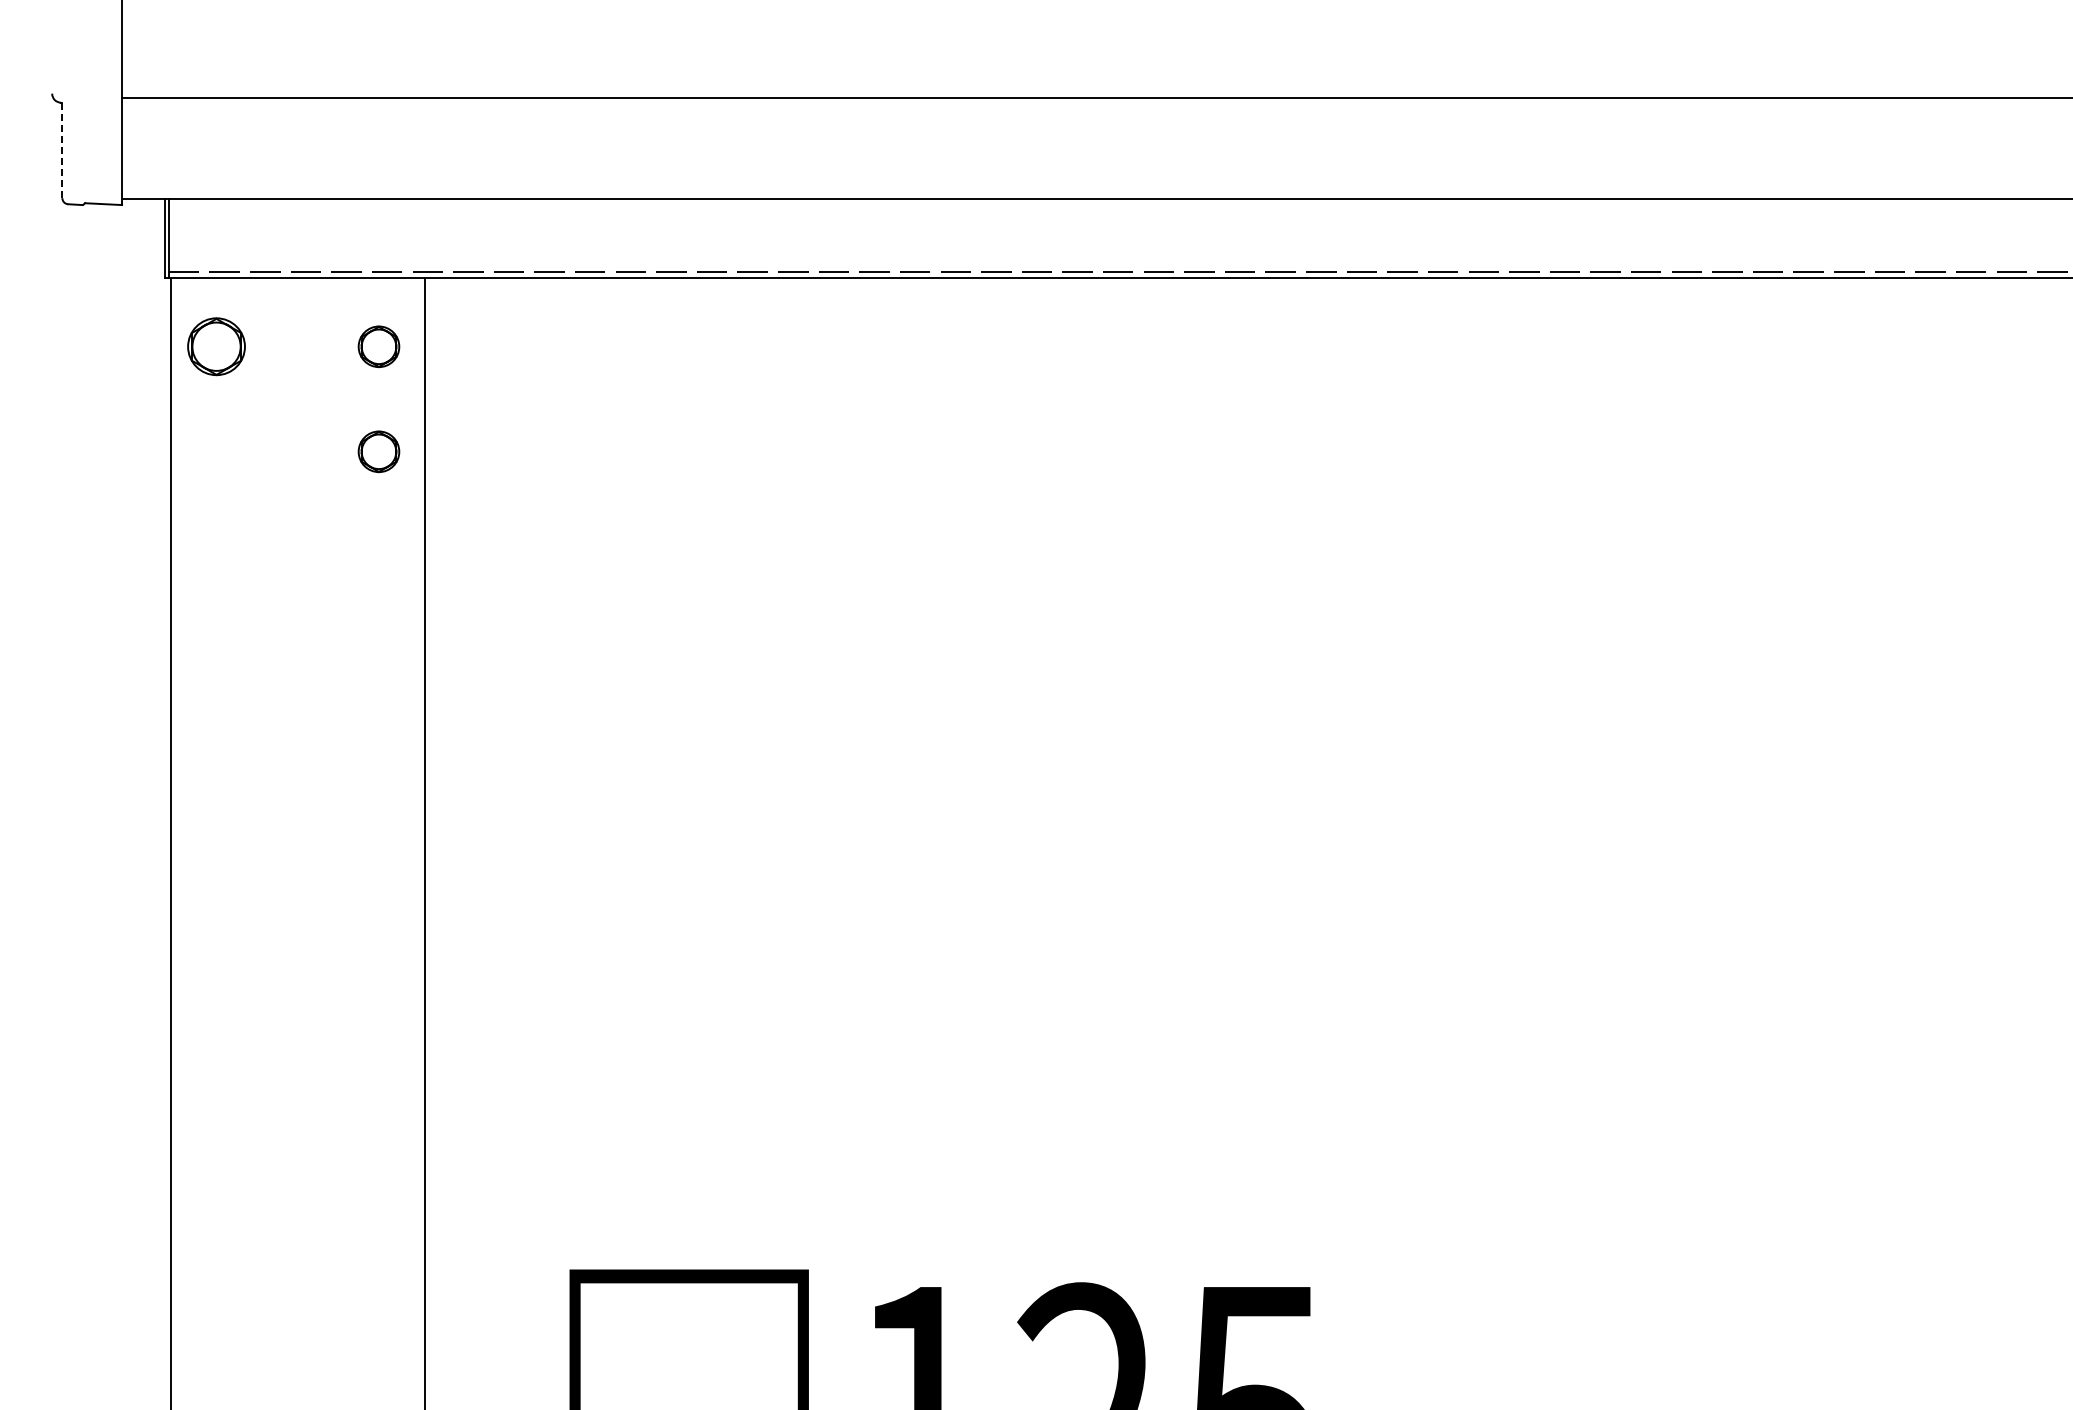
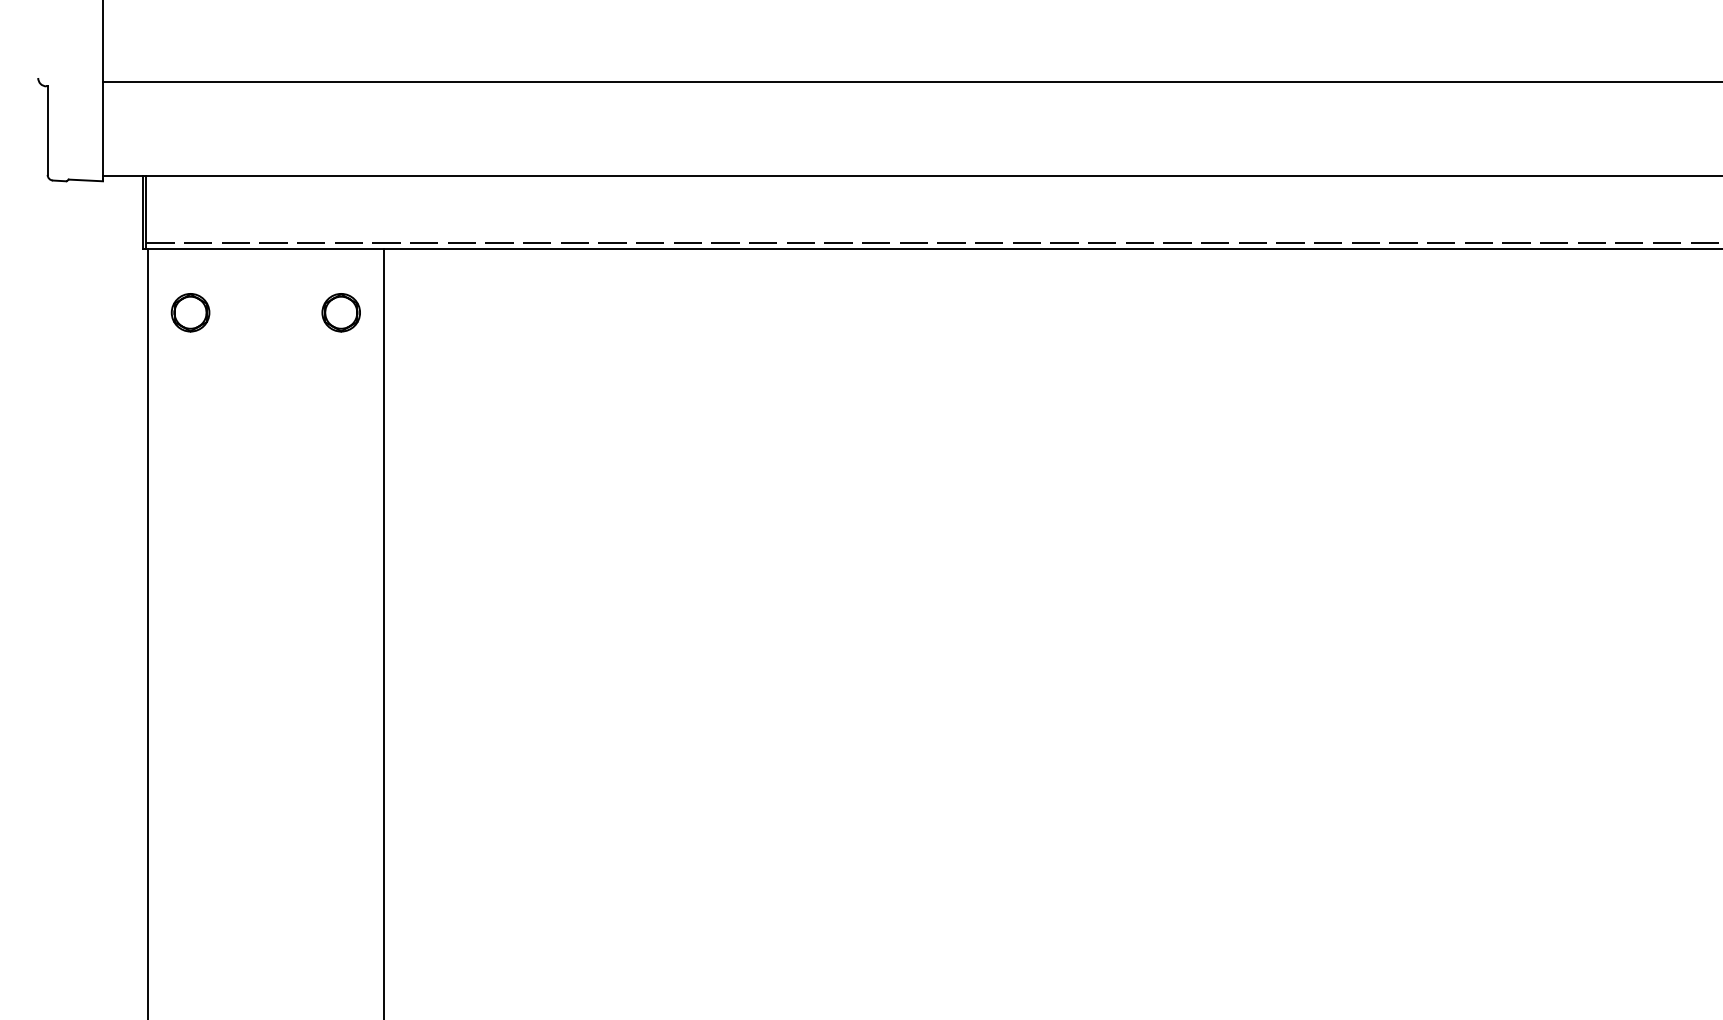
line: (62, 150) -> (47, 130), dashed -> solid
part: (216, 346) -> (190, 312), size x0.71
part: (378, 451) -> (340, 409), removed

